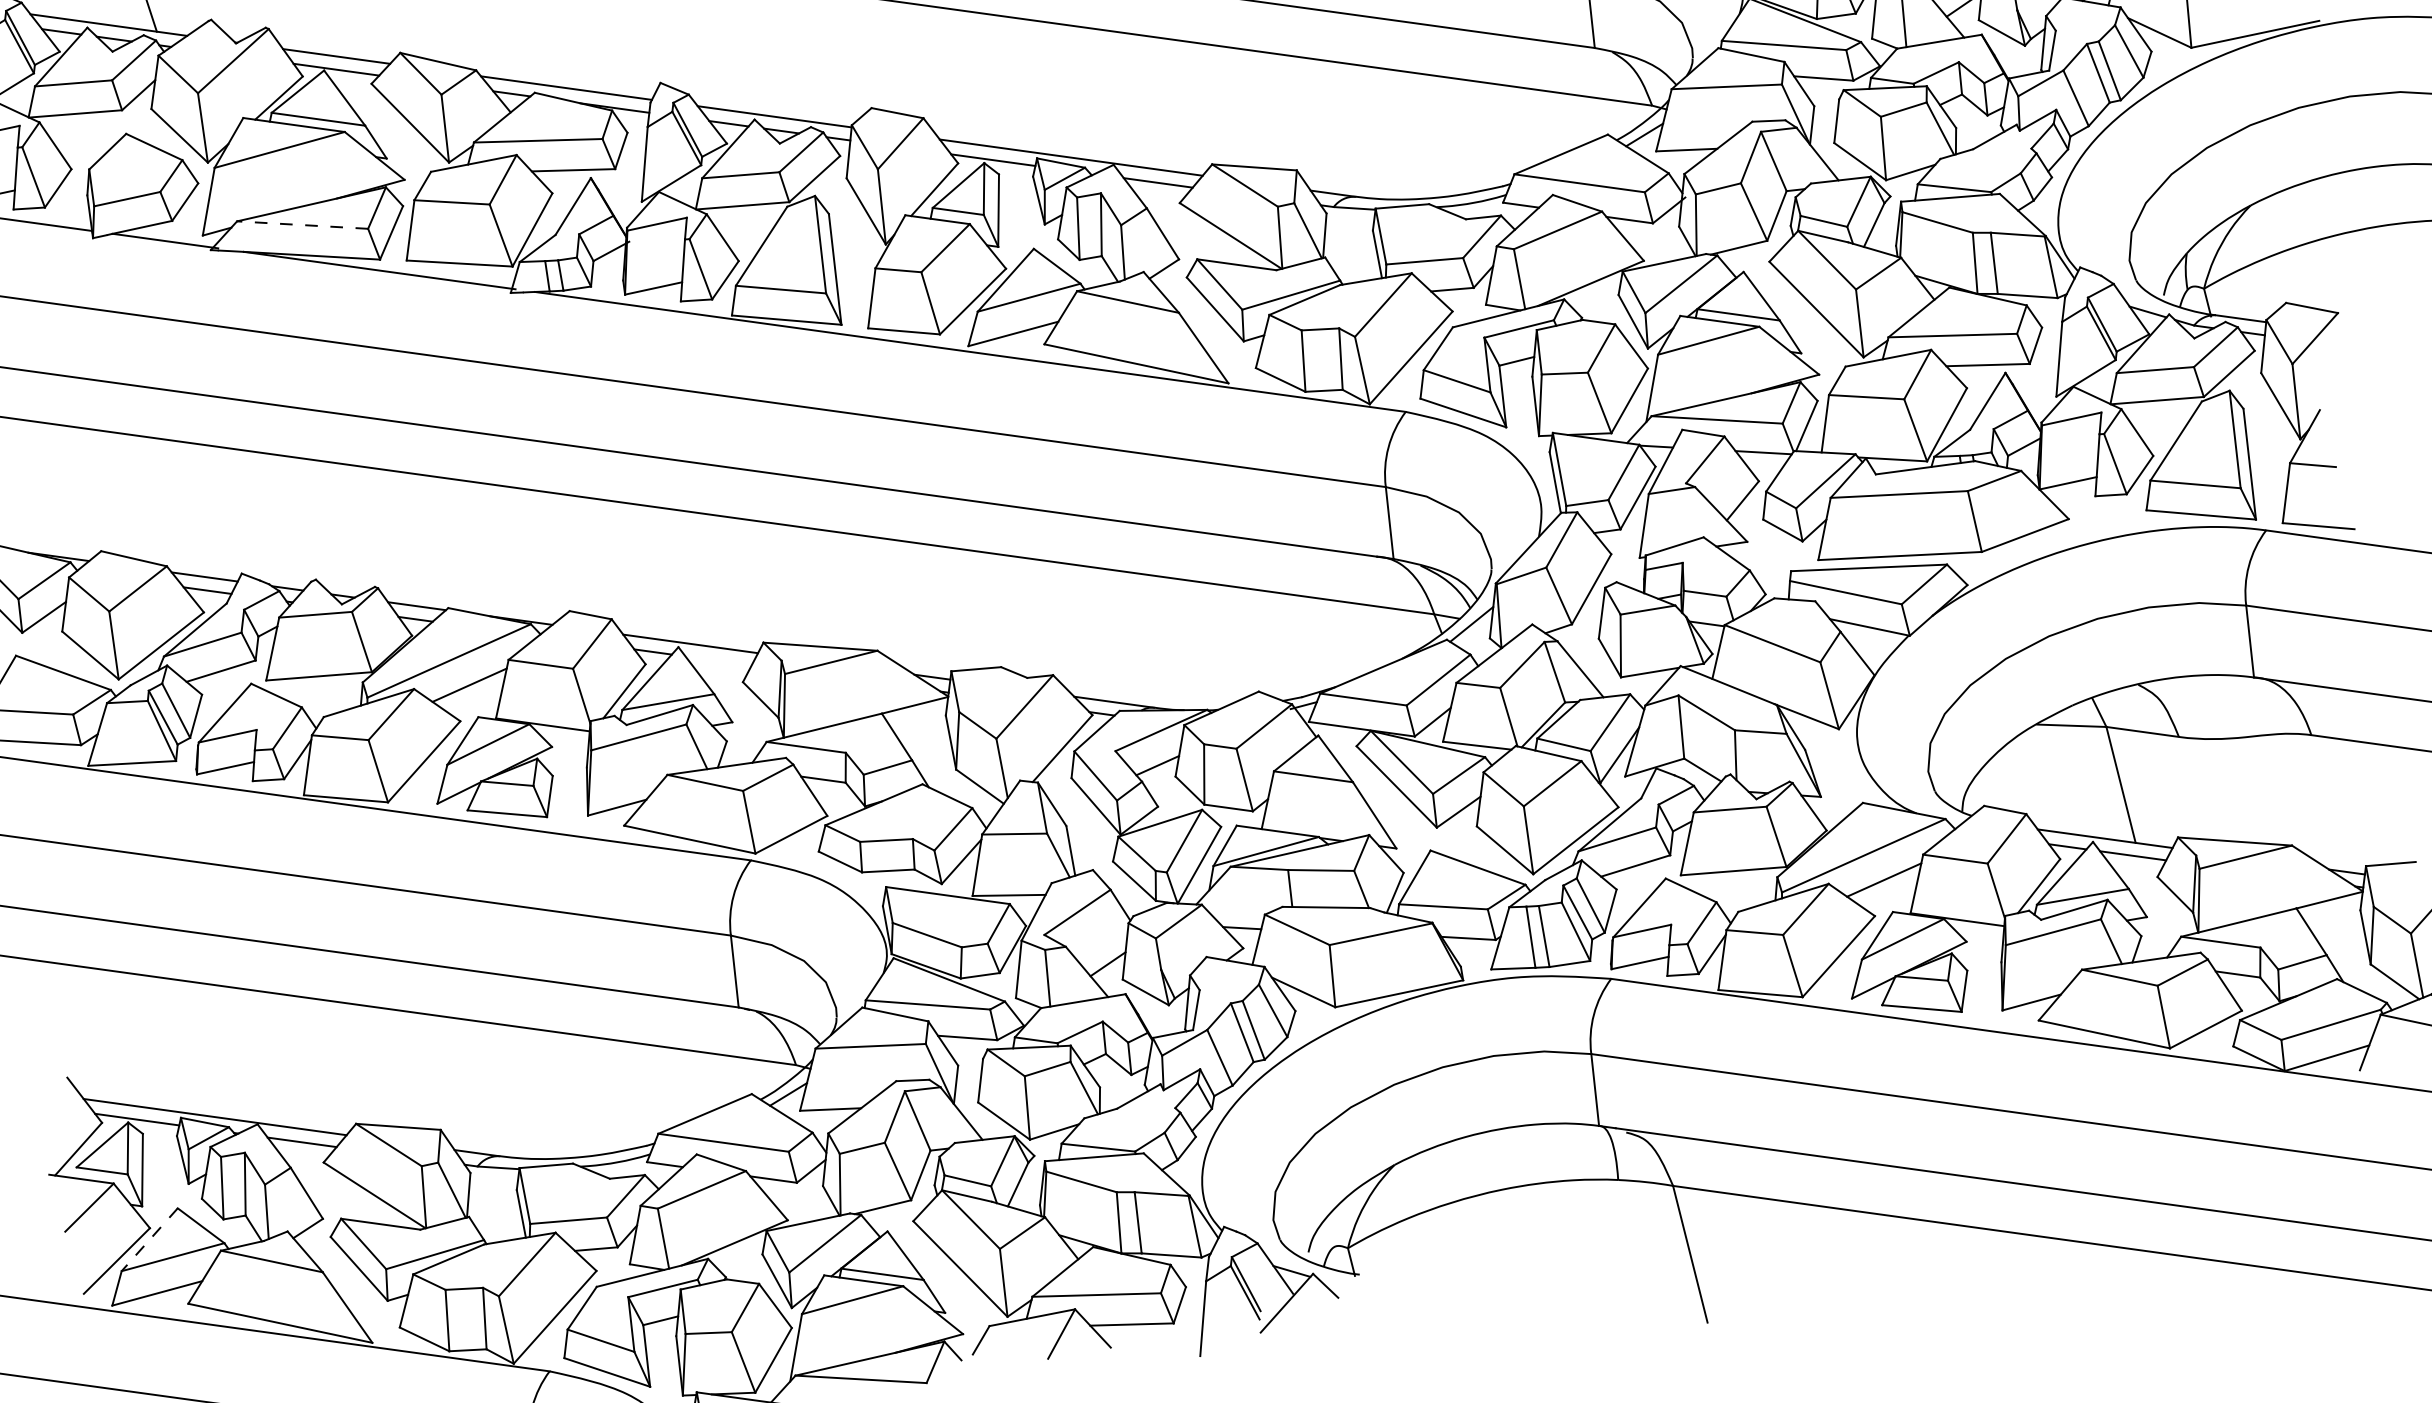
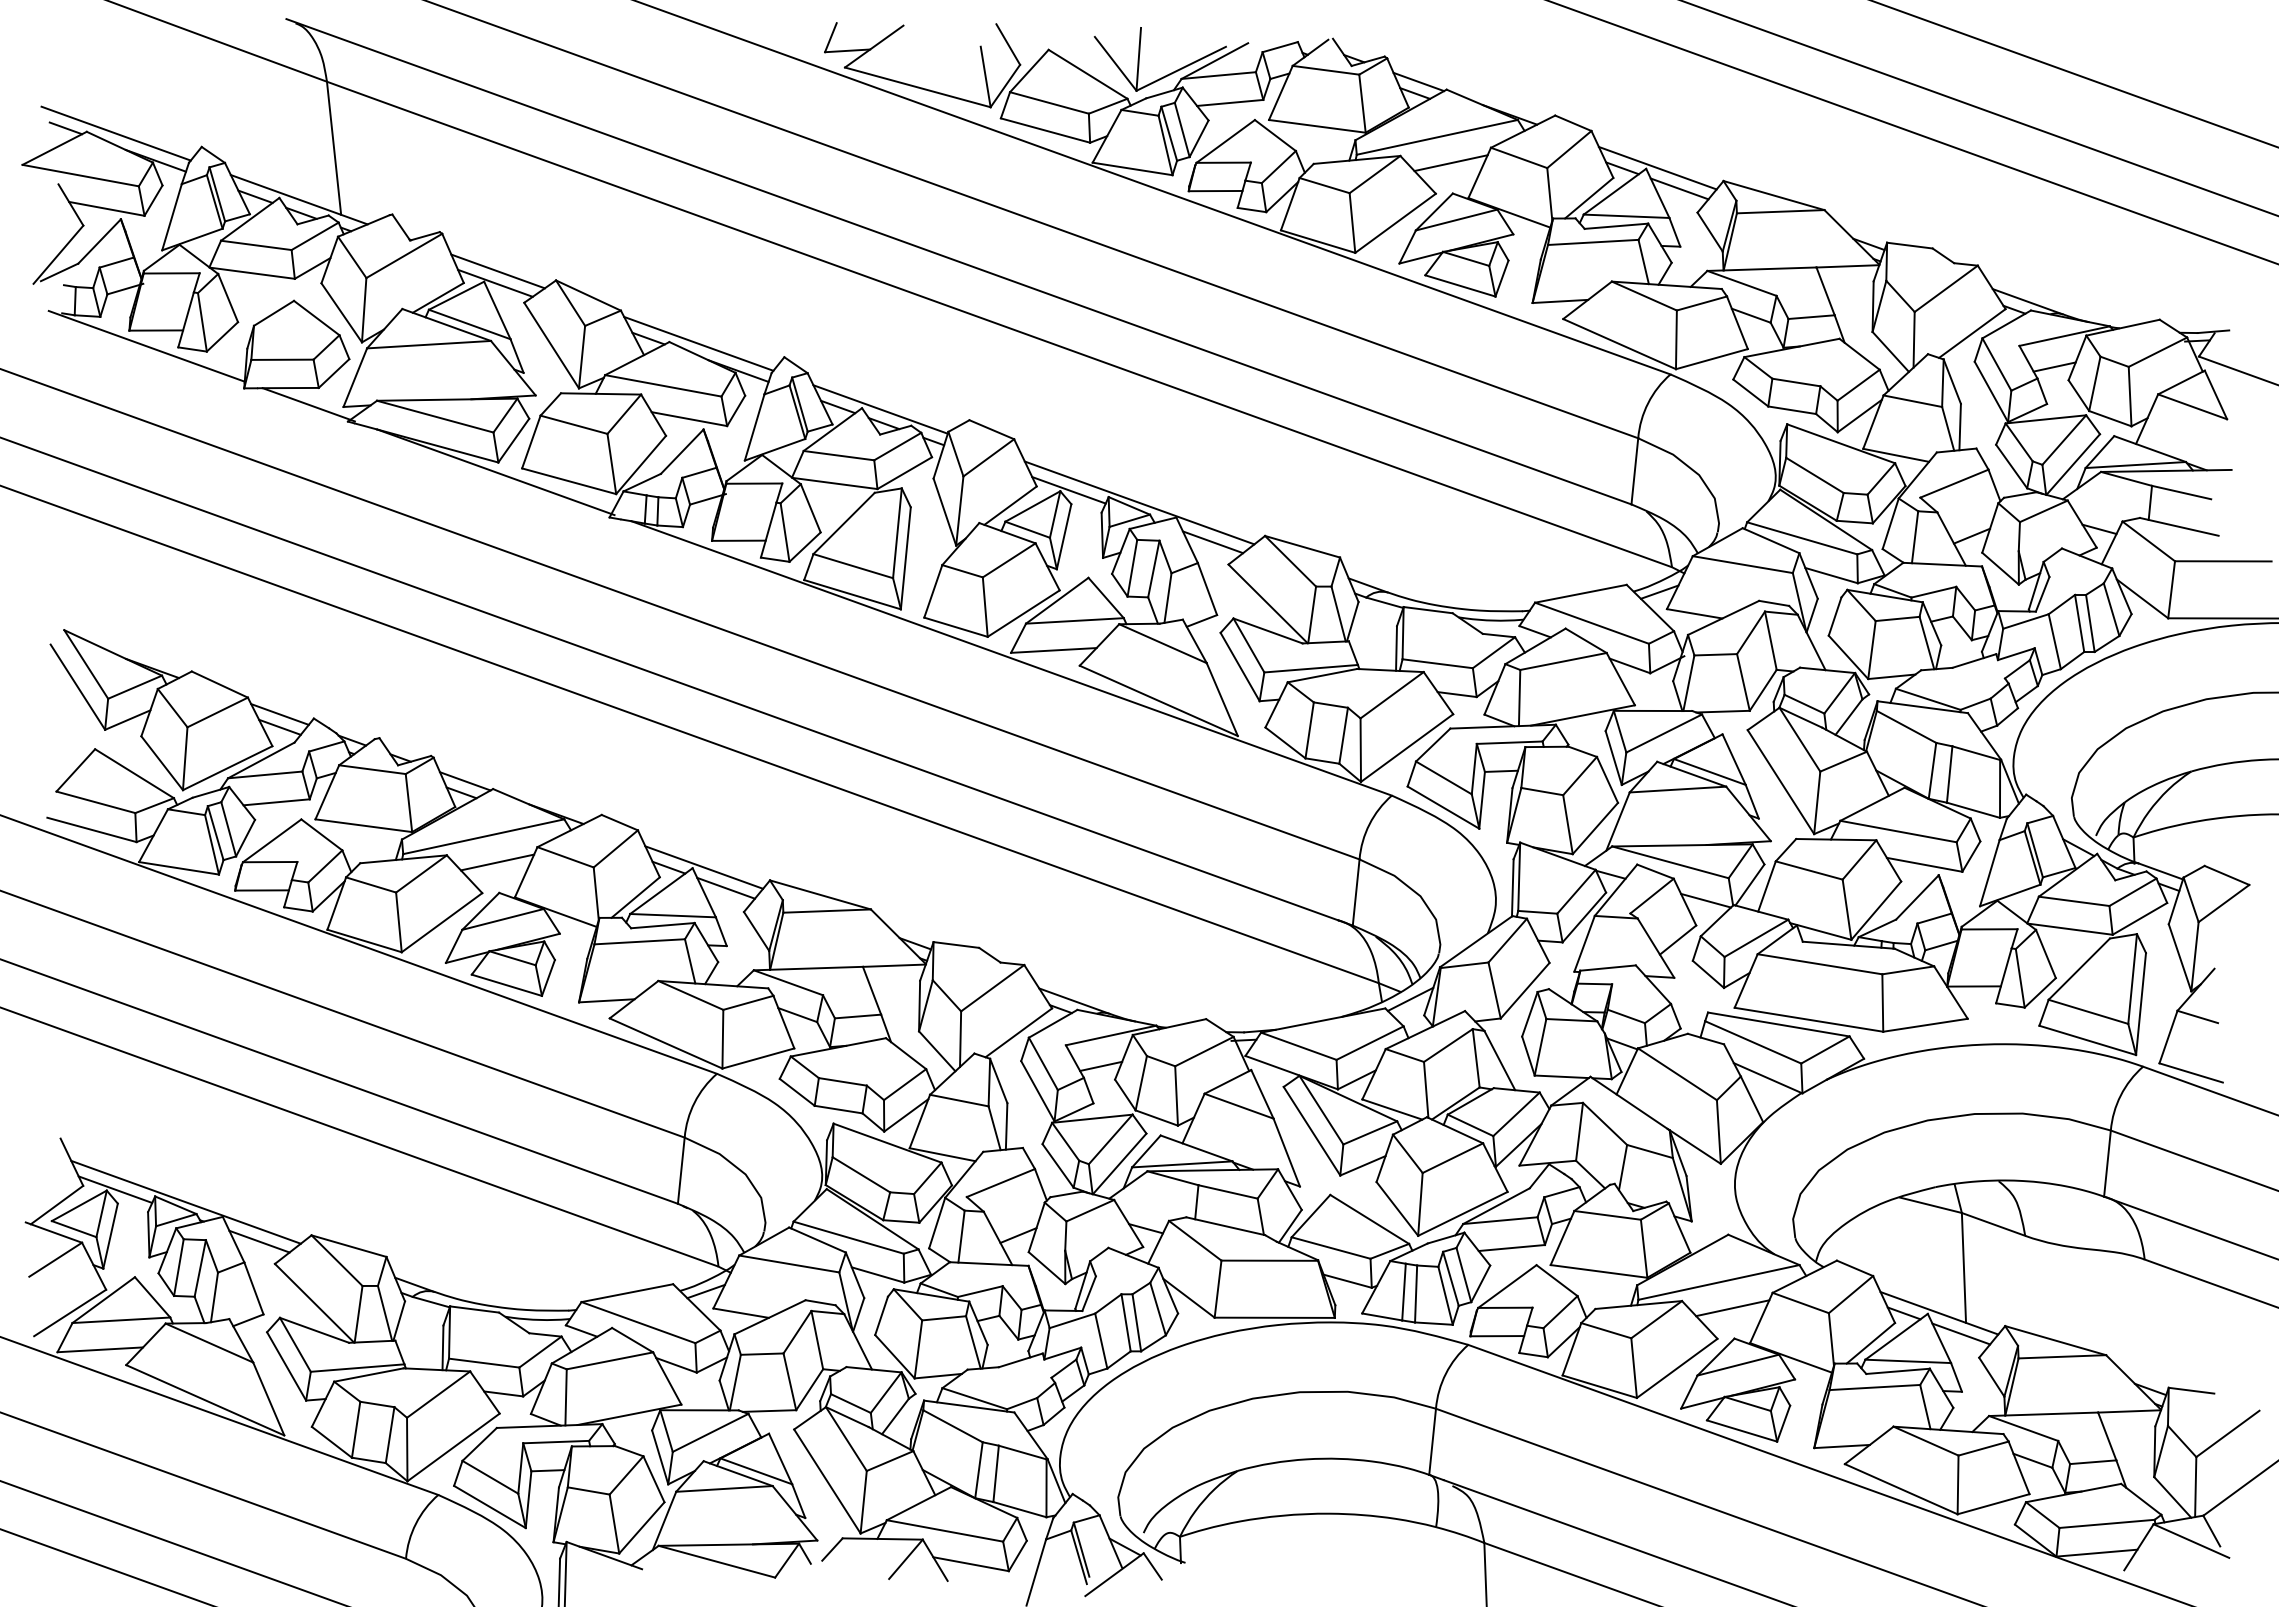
line: (301, 225) -> (434, 416), dashed -> solid
line: (717, 660) -> (725, 887), added
line: (149, 1240) -> (103, 1300), dashed -> solid

